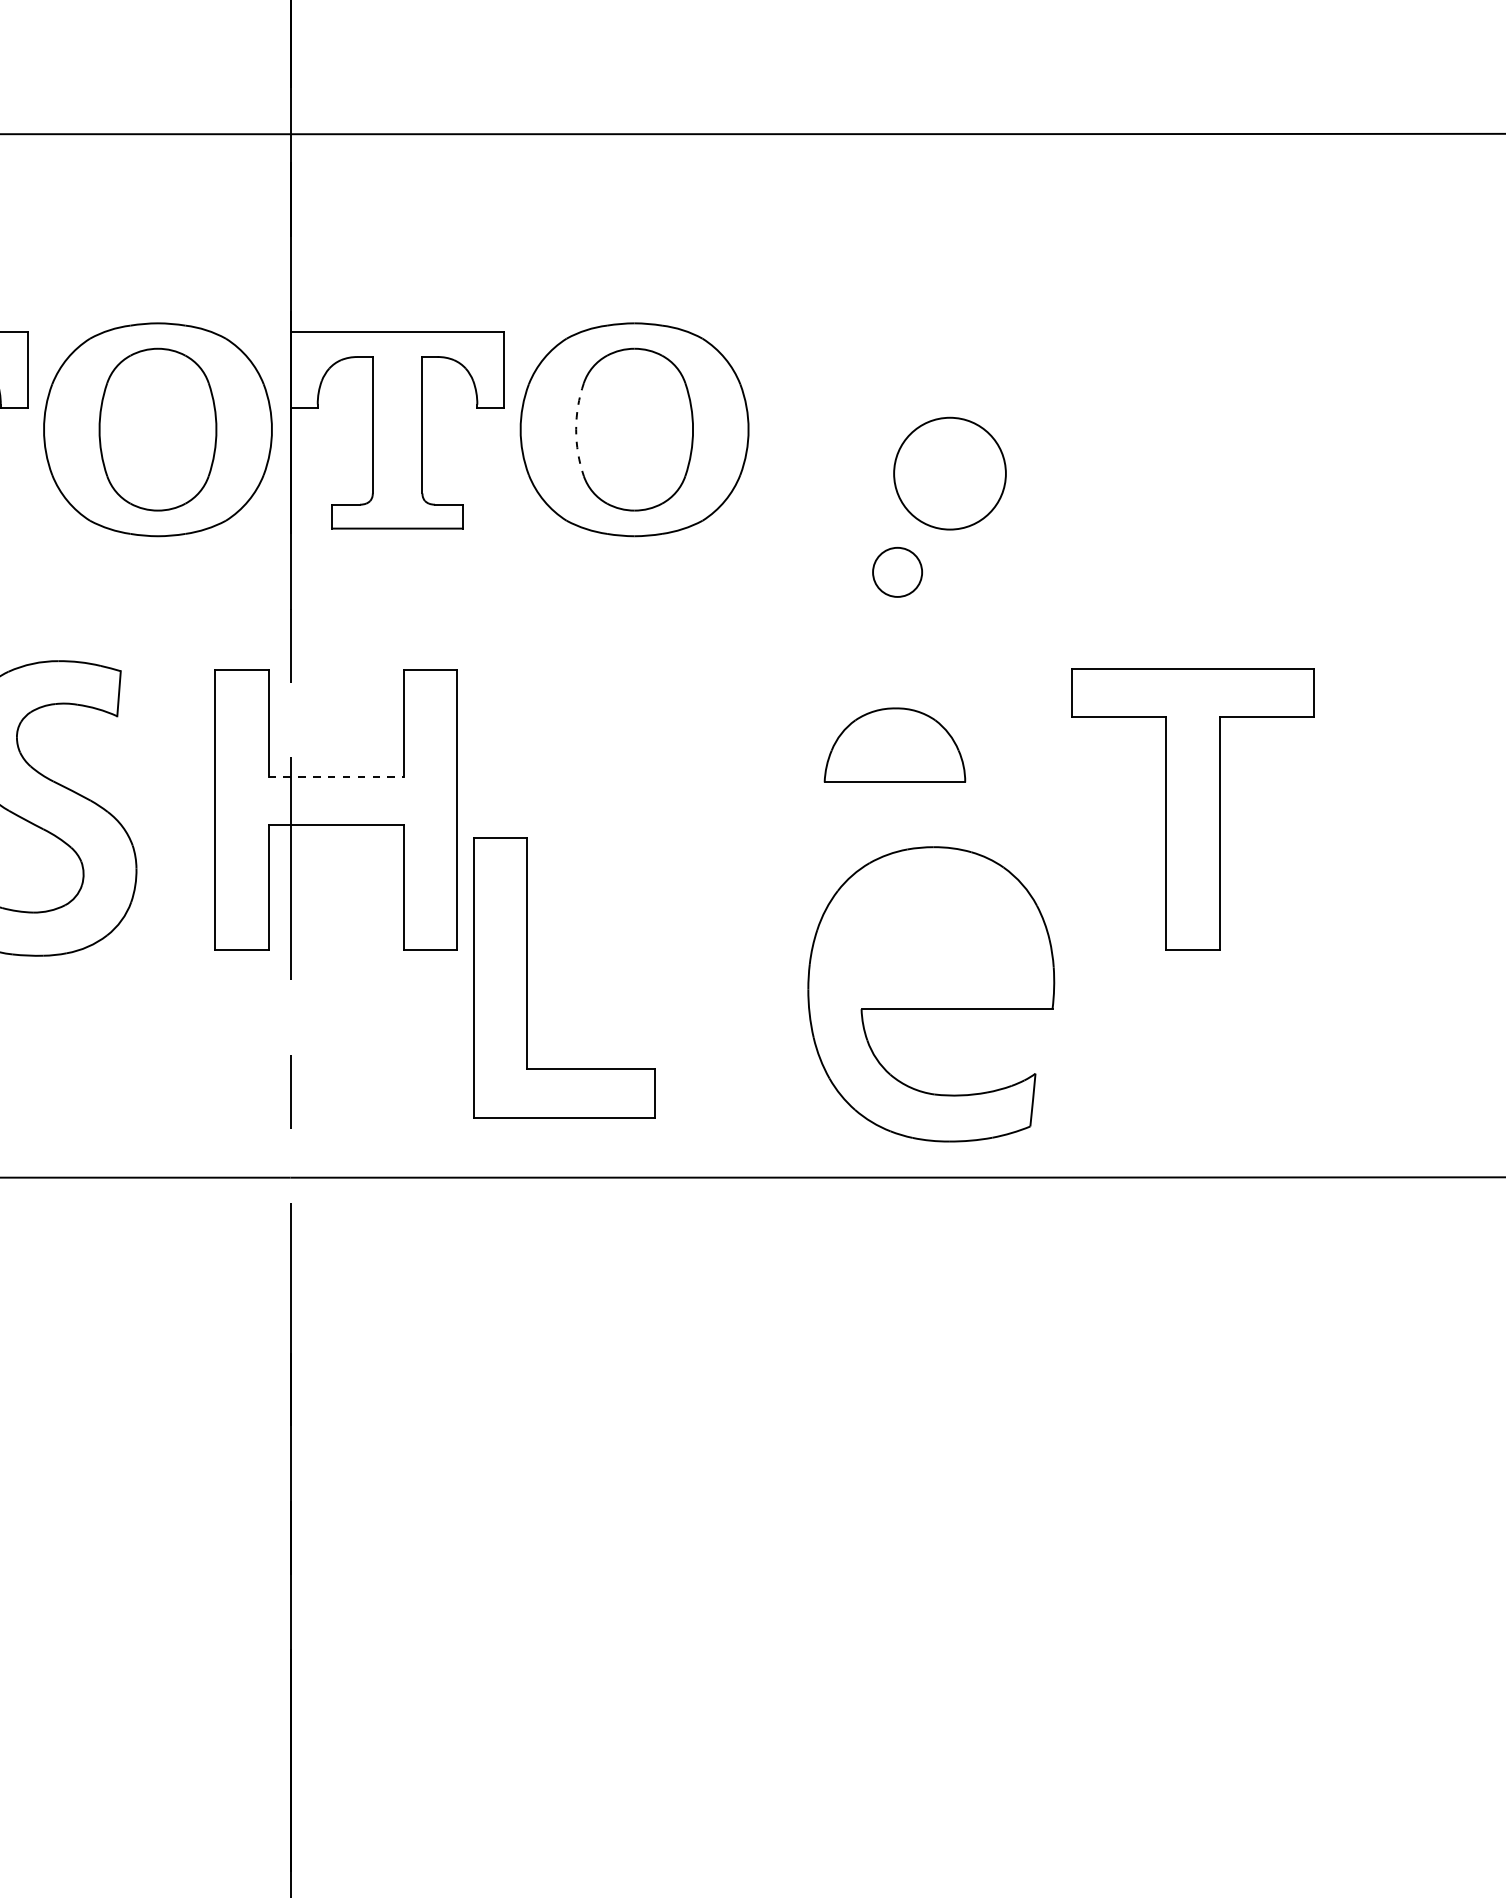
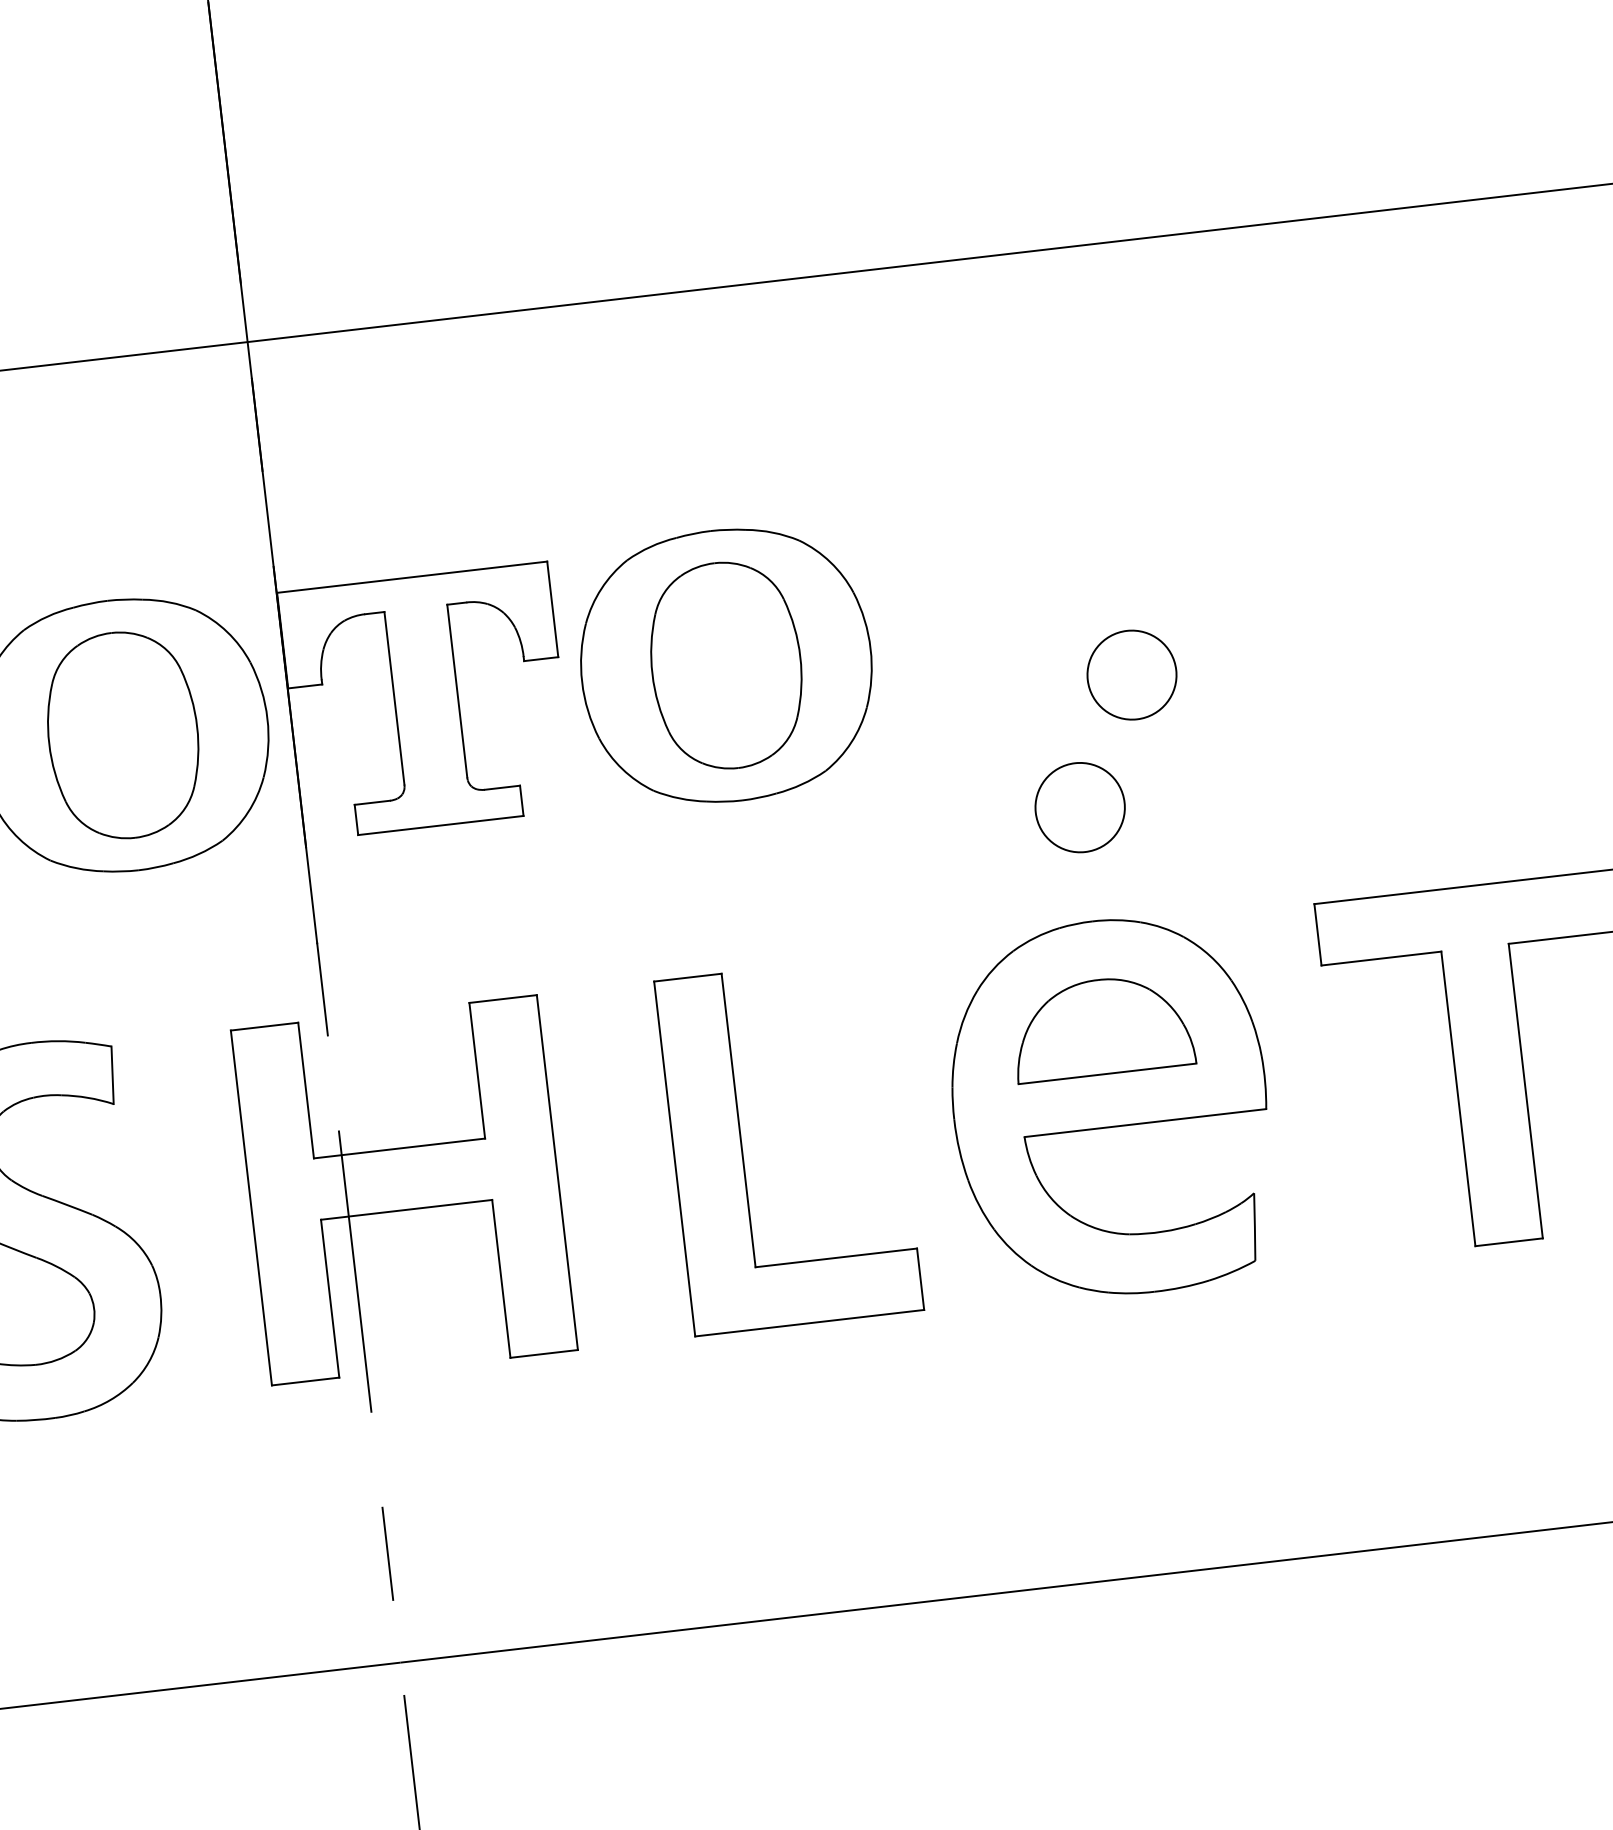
arc: (576, 429) -> (652, 673), dashed -> solid
circle: (949, 473) -> (1131, 674), size x0.62
circle: (897, 572) -> (1080, 807), size x1.43
line: (336, 776) -> (399, 1148), dashed -> solid
part: (527, 977) -> (742, 1150), moved
part: (931, 994) -> (1110, 1108), moved

